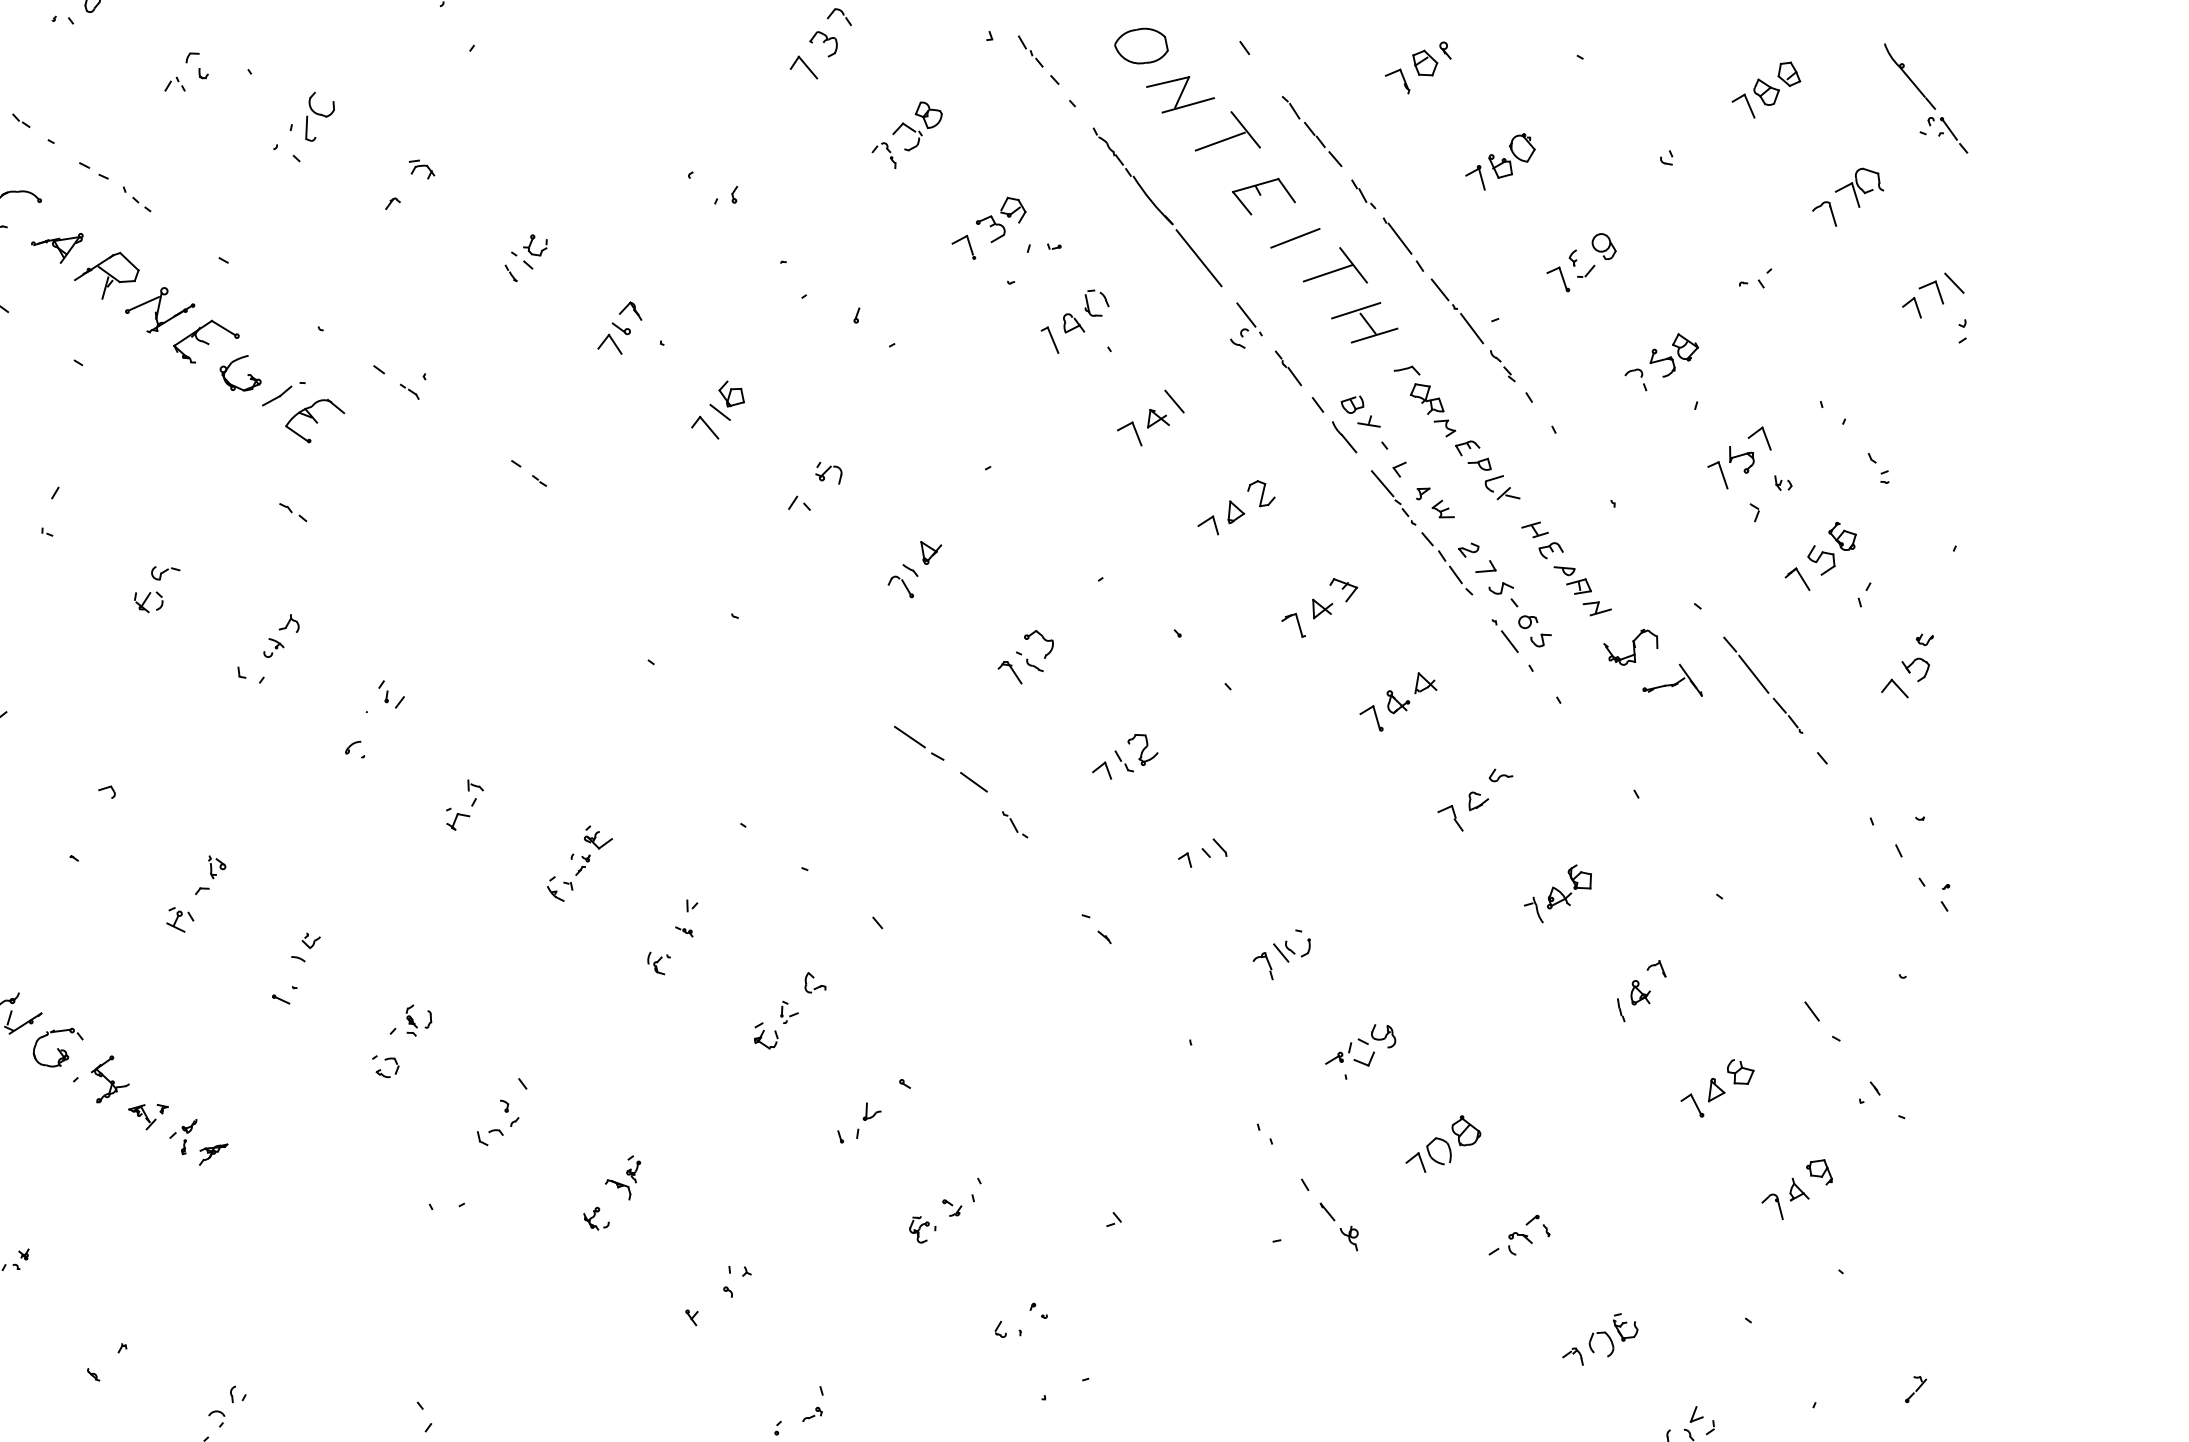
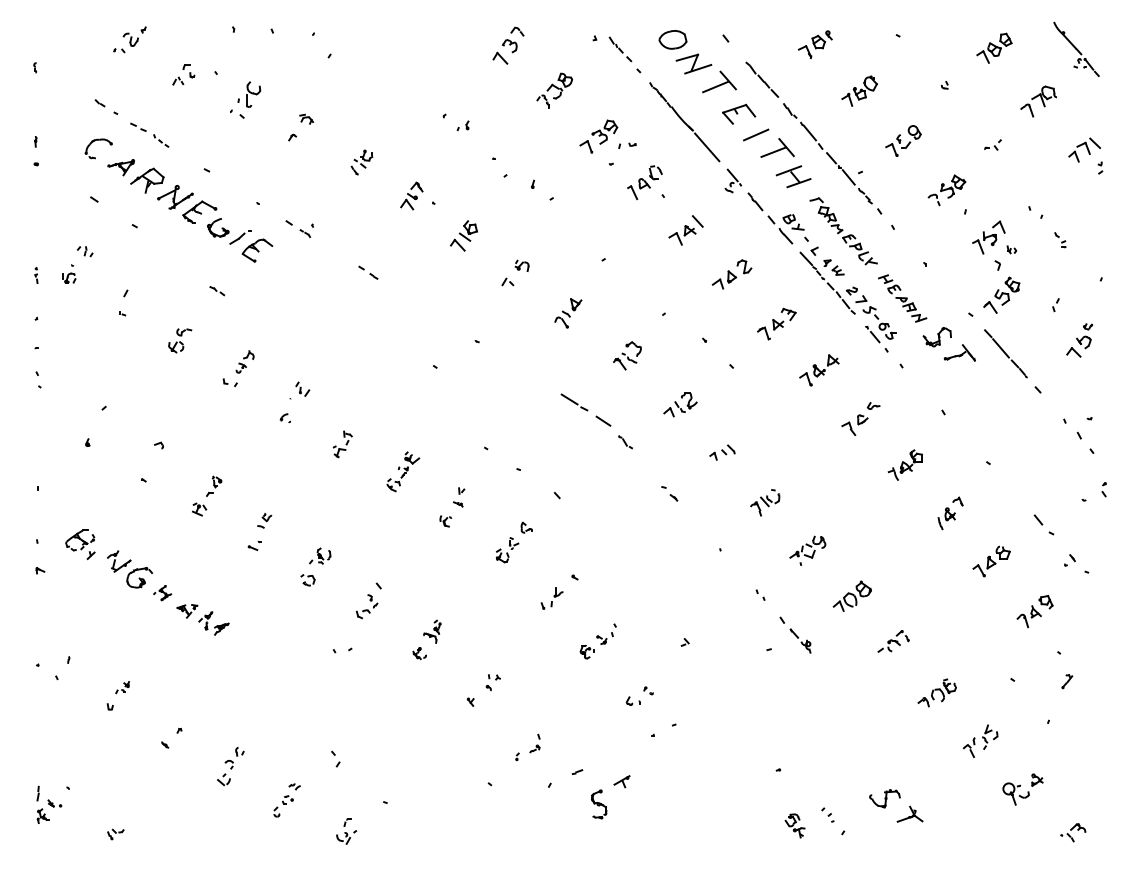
part: (293, 513) -> (217, 291), moved
part: (1820, 554) -> (1001, 294), moved
part: (1943, 897) -> (1103, 489), moved
part: (101, 1078) -> (162, 592), size x0.6
part: (1916, 1389) -> (1067, 681), moved

